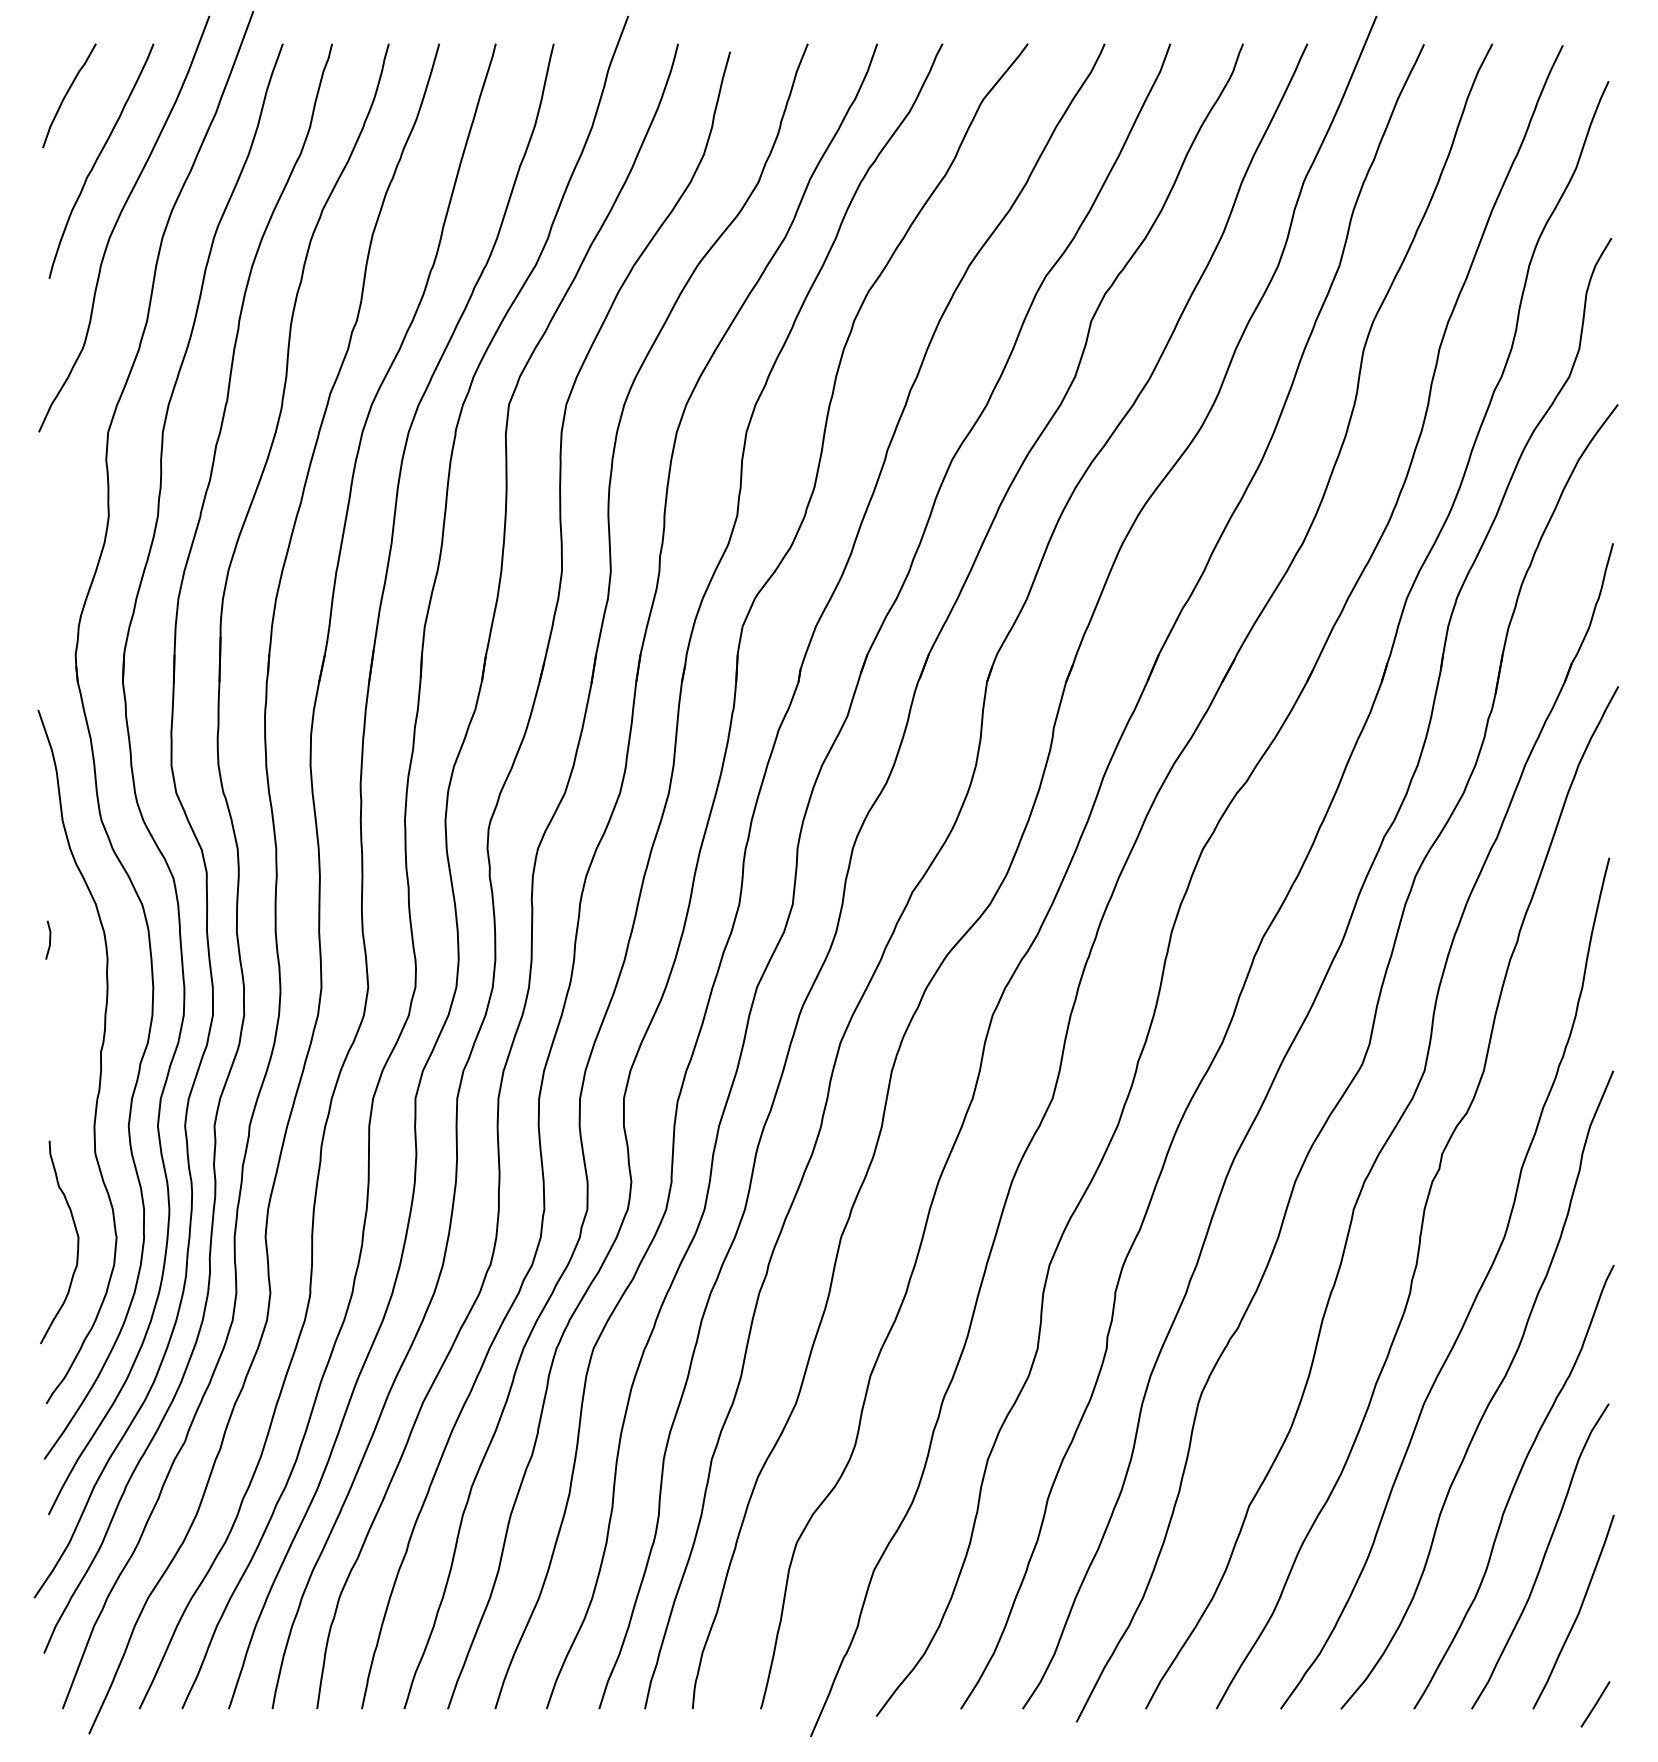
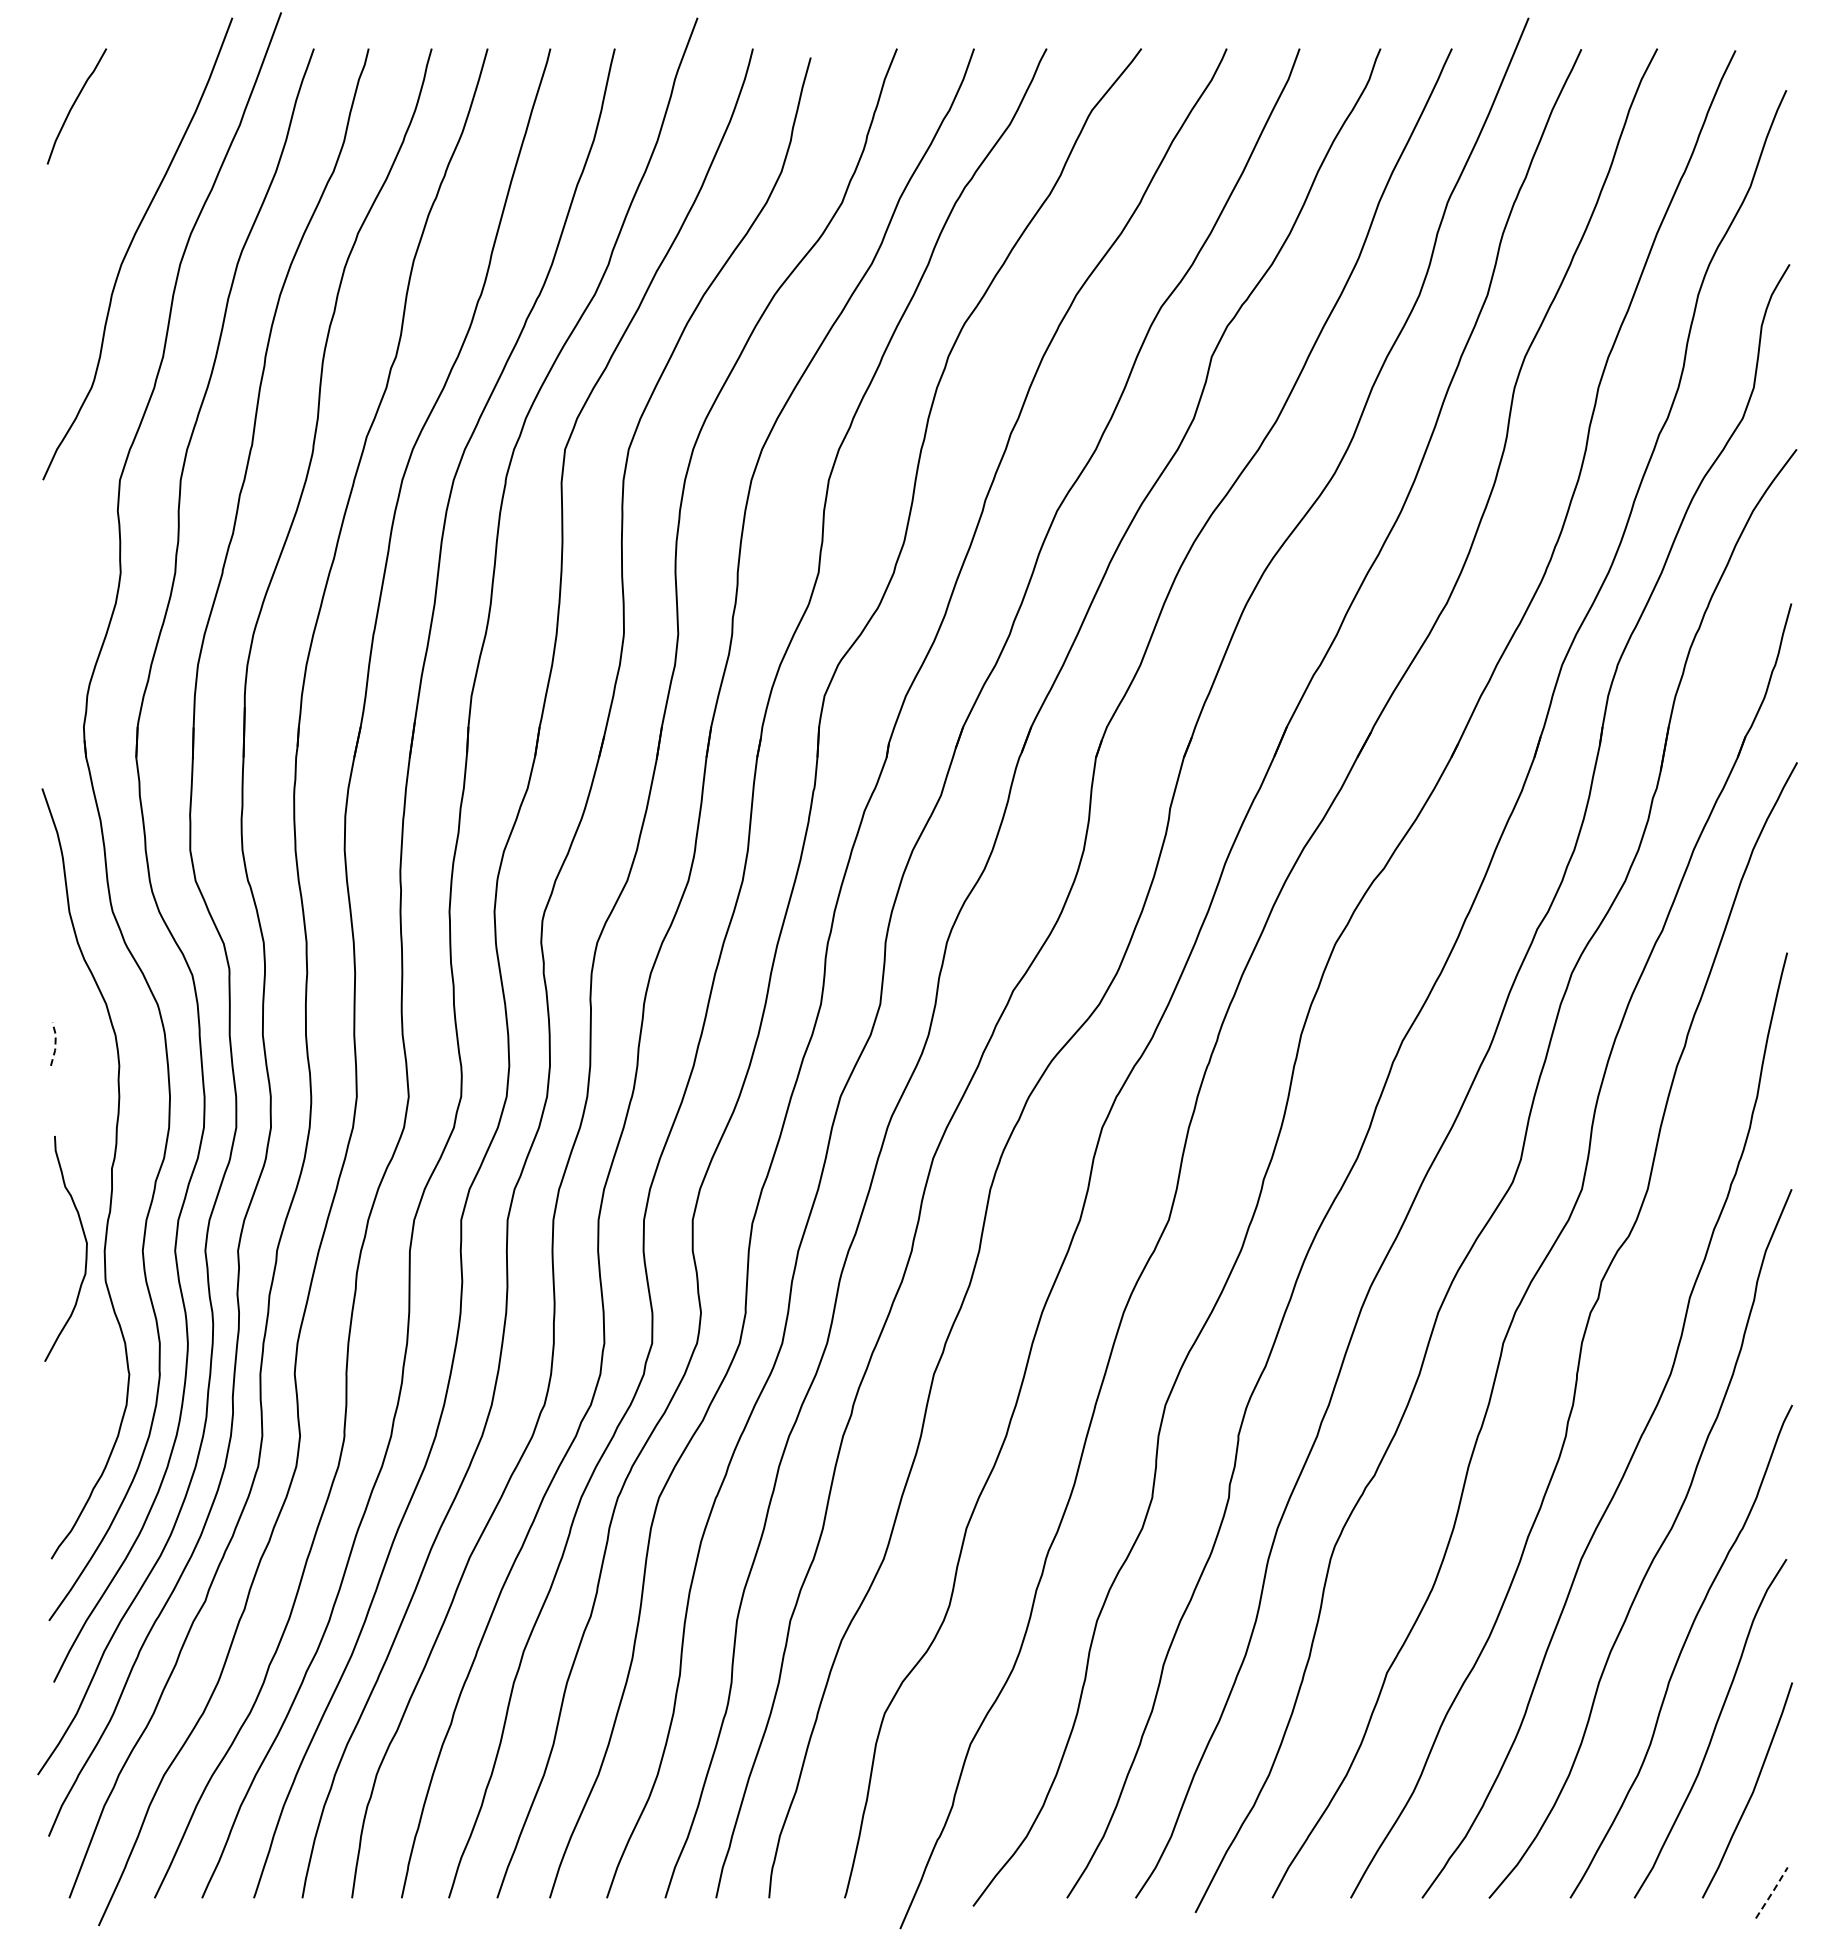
curve: (97, 159) -> (108, 177), removed
line: (50, 940) -> (55, 1044), solid -> dashed
curve: (77, 1242) -> (85, 1248), moved
line: (1596, 1703) -> (1772, 1892), solid -> dashed

